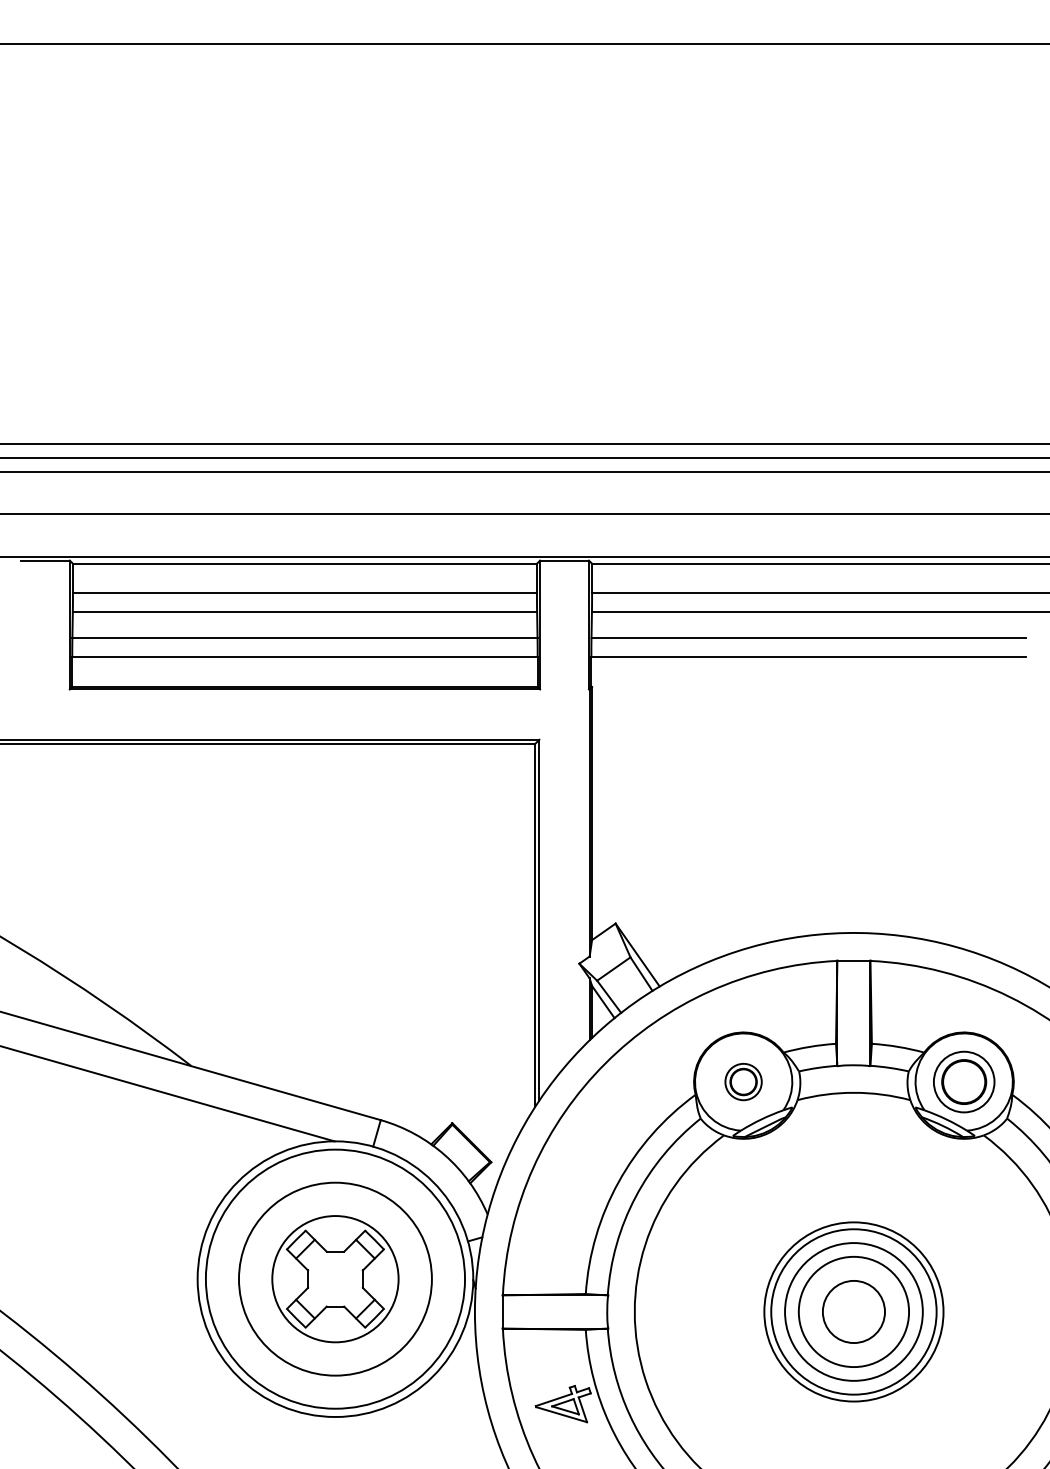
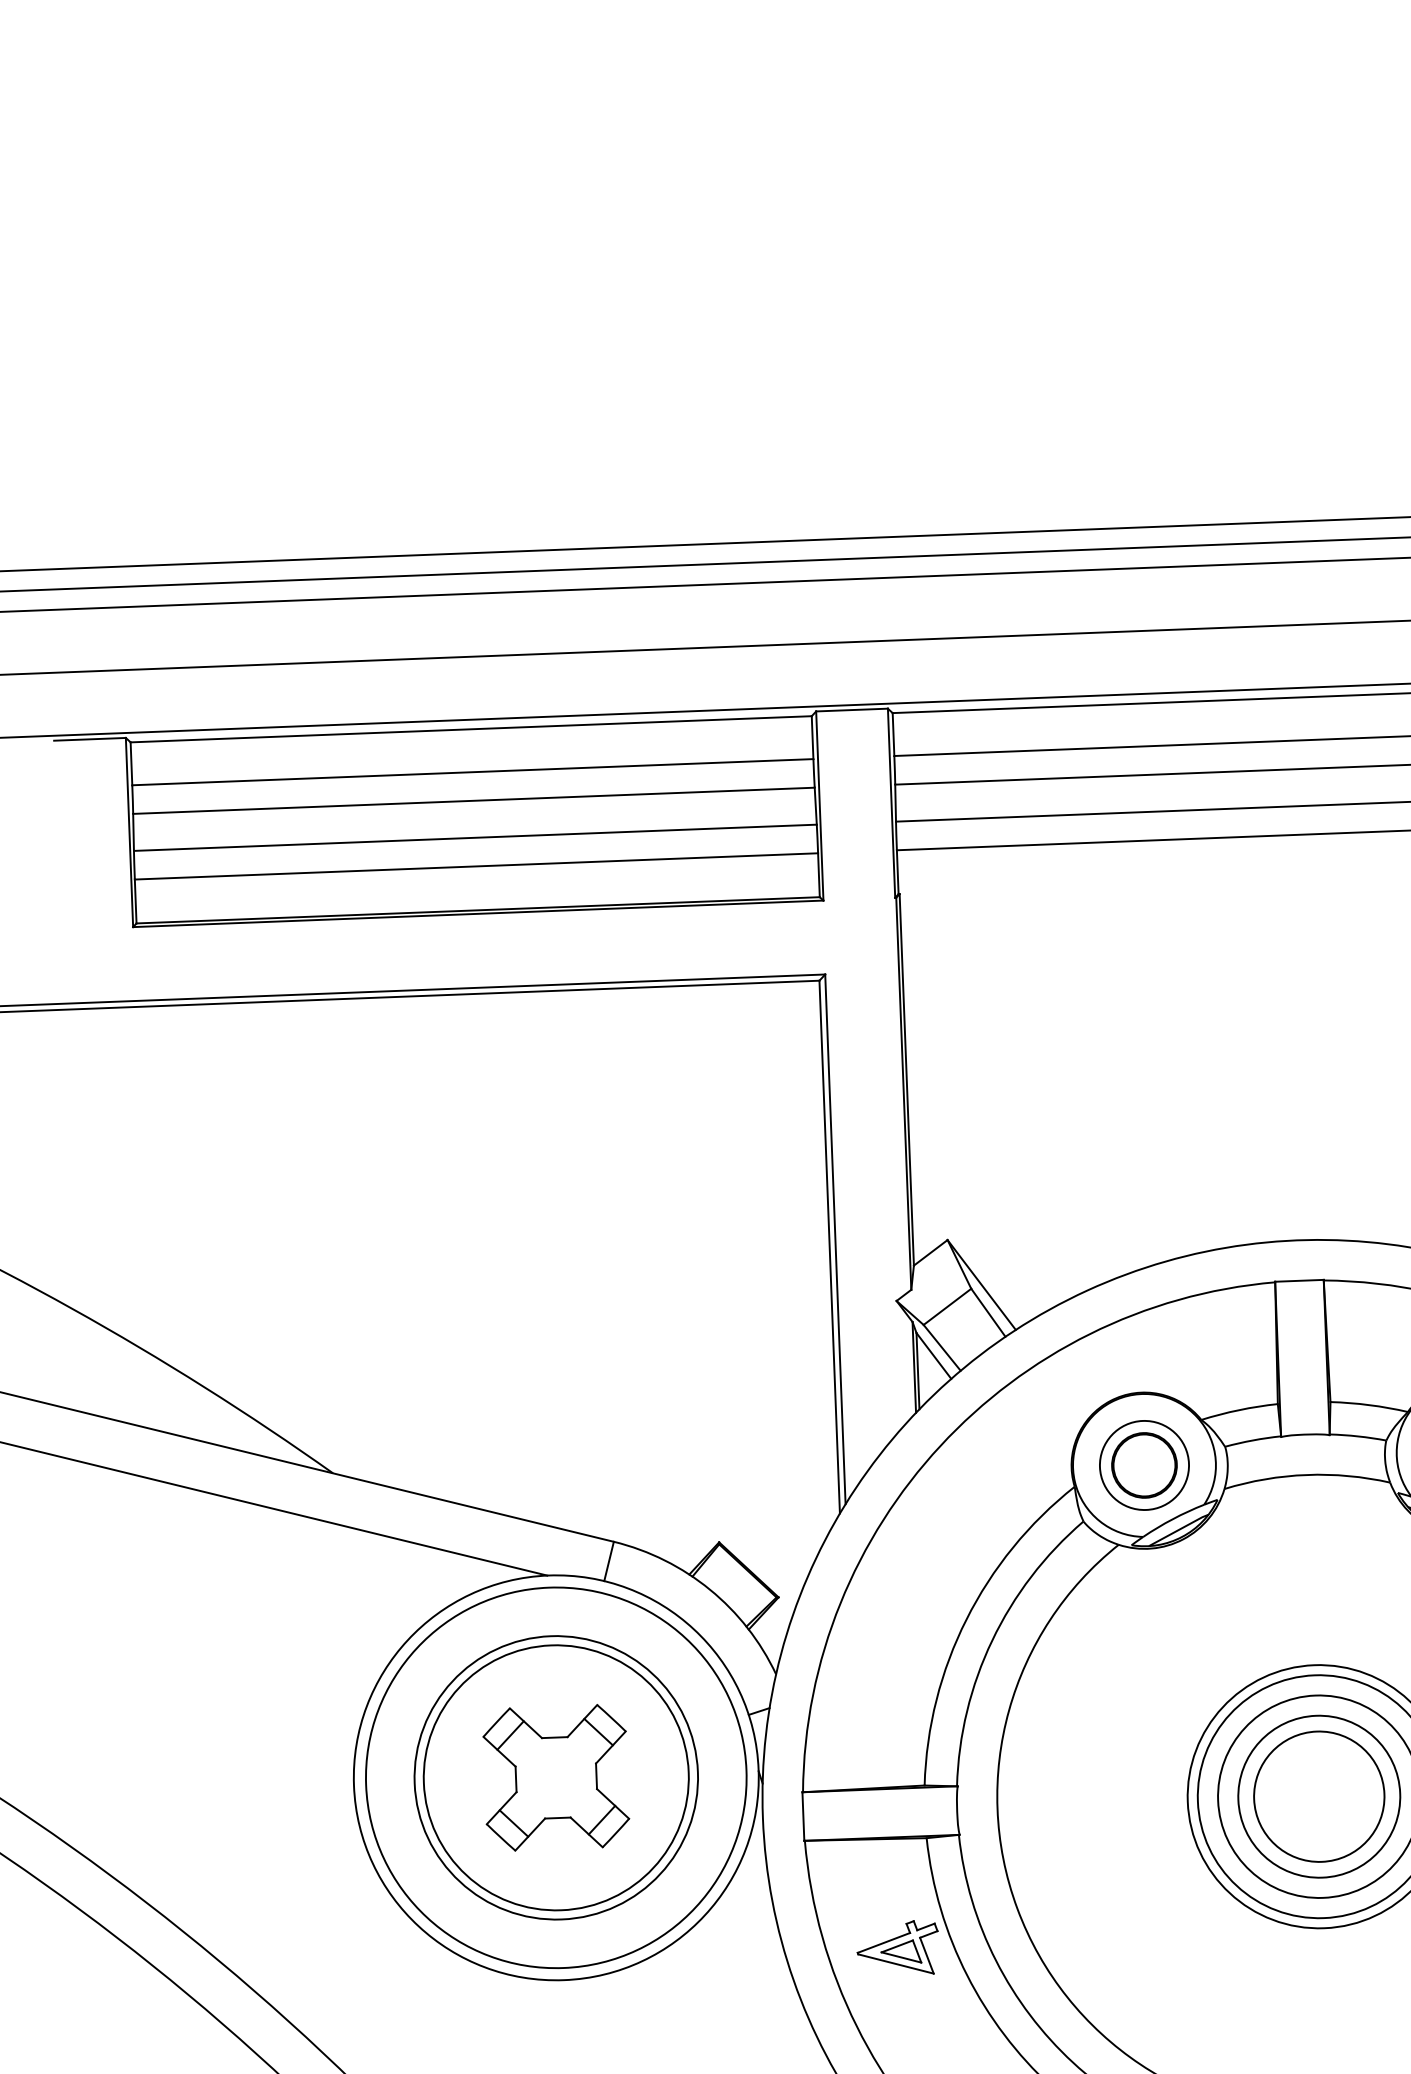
part: (743, 1081) -> (1144, 1464), size x1.67
circle: (335, 1278) -> (556, 1776), size x1.43
circle: (853, 1311) -> (1318, 1796), size x1.43

